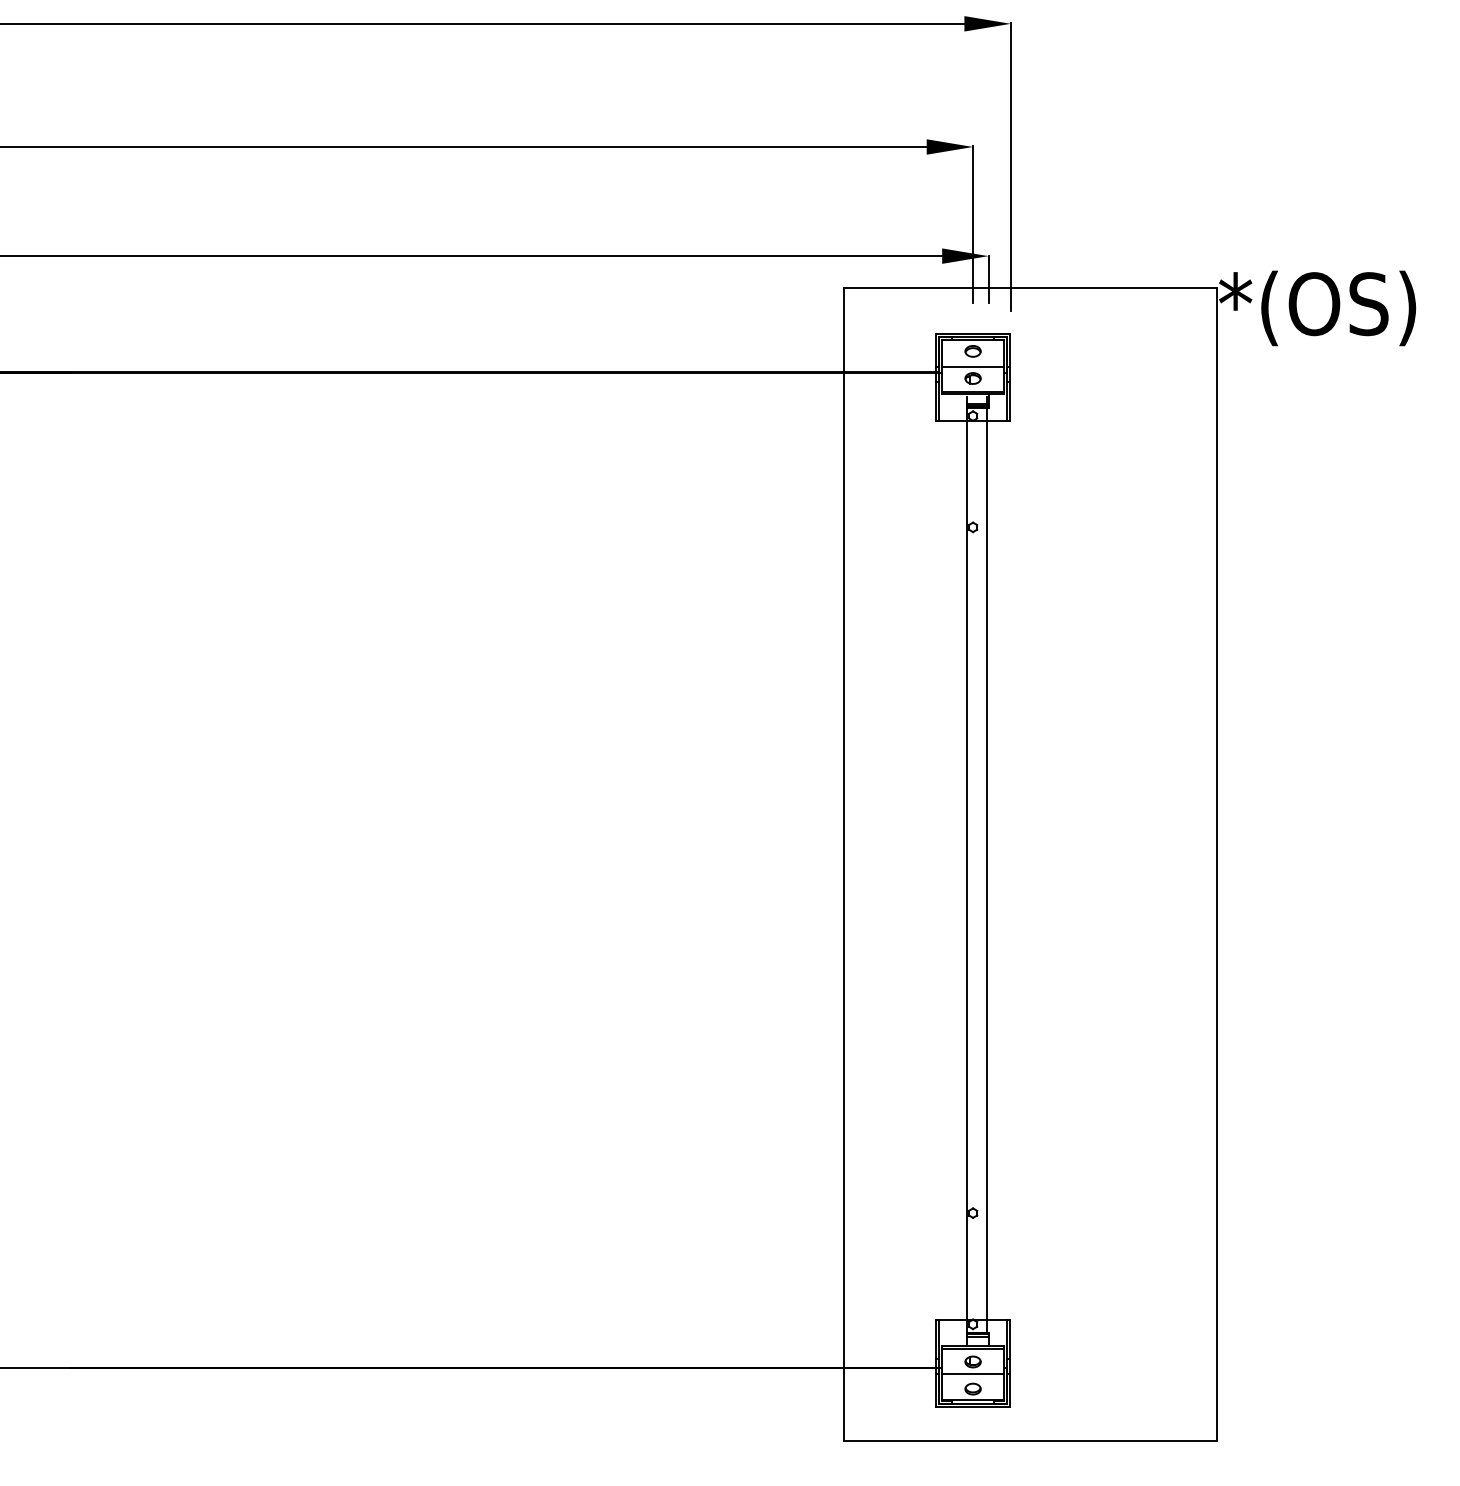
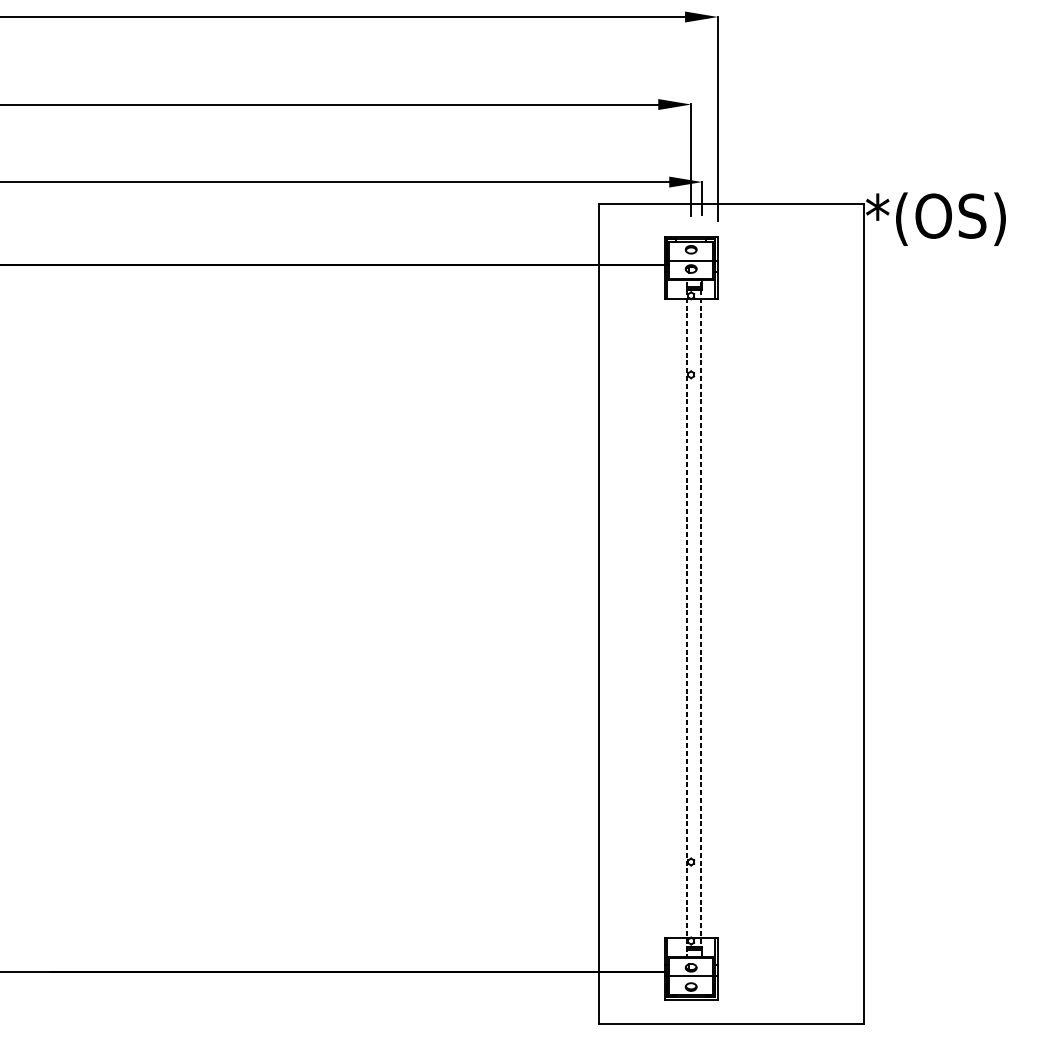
line: (987, 864) -> (701, 614), solid -> dashed
line: (966, 871) -> (686, 619), solid -> dashed

